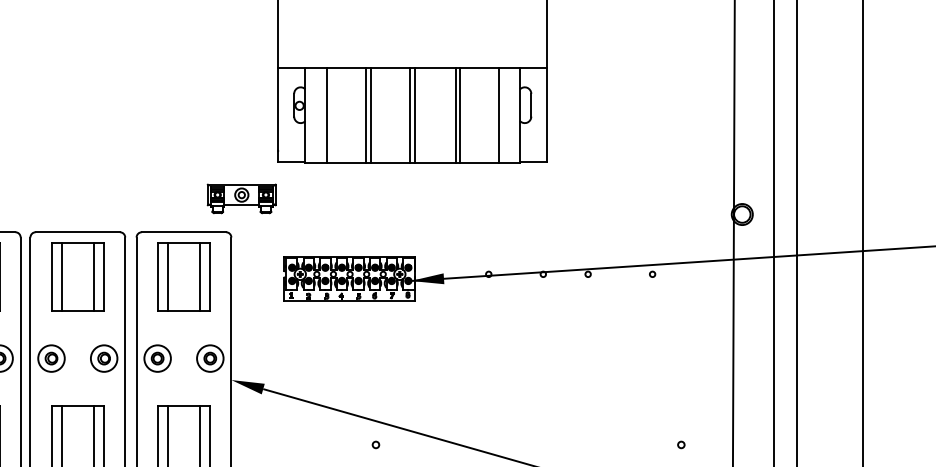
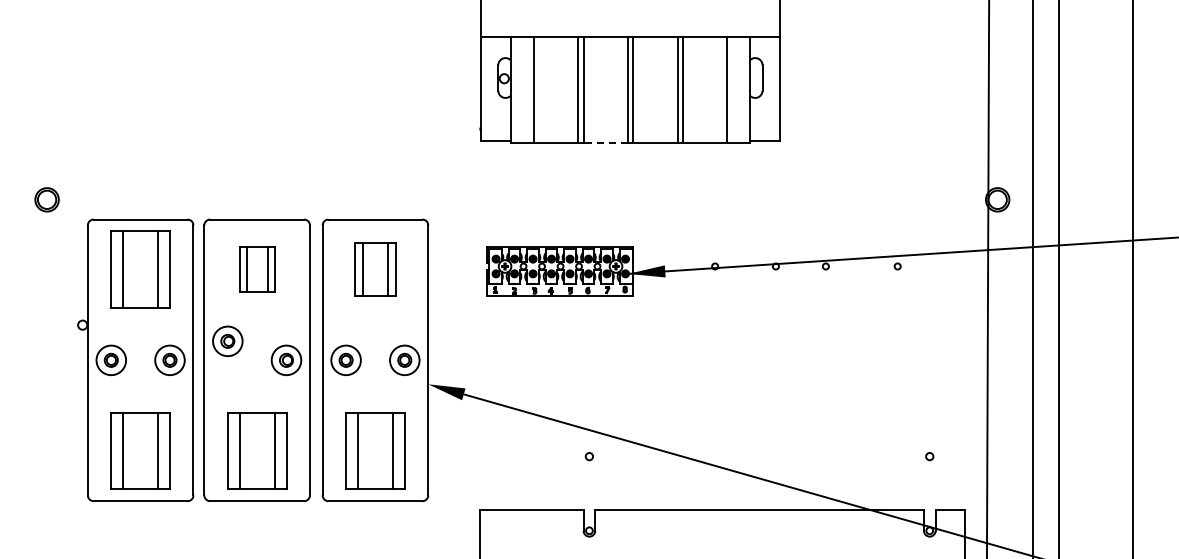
line: (390, 163) -> (605, 142), solid -> dashed
part: (241, 198) -> (439, 182), removed
part: (78, 277) -> (257, 269), size x0.6
part: (184, 277) -> (375, 269), size x0.7
part: (51, 357) -> (227, 340), moved

